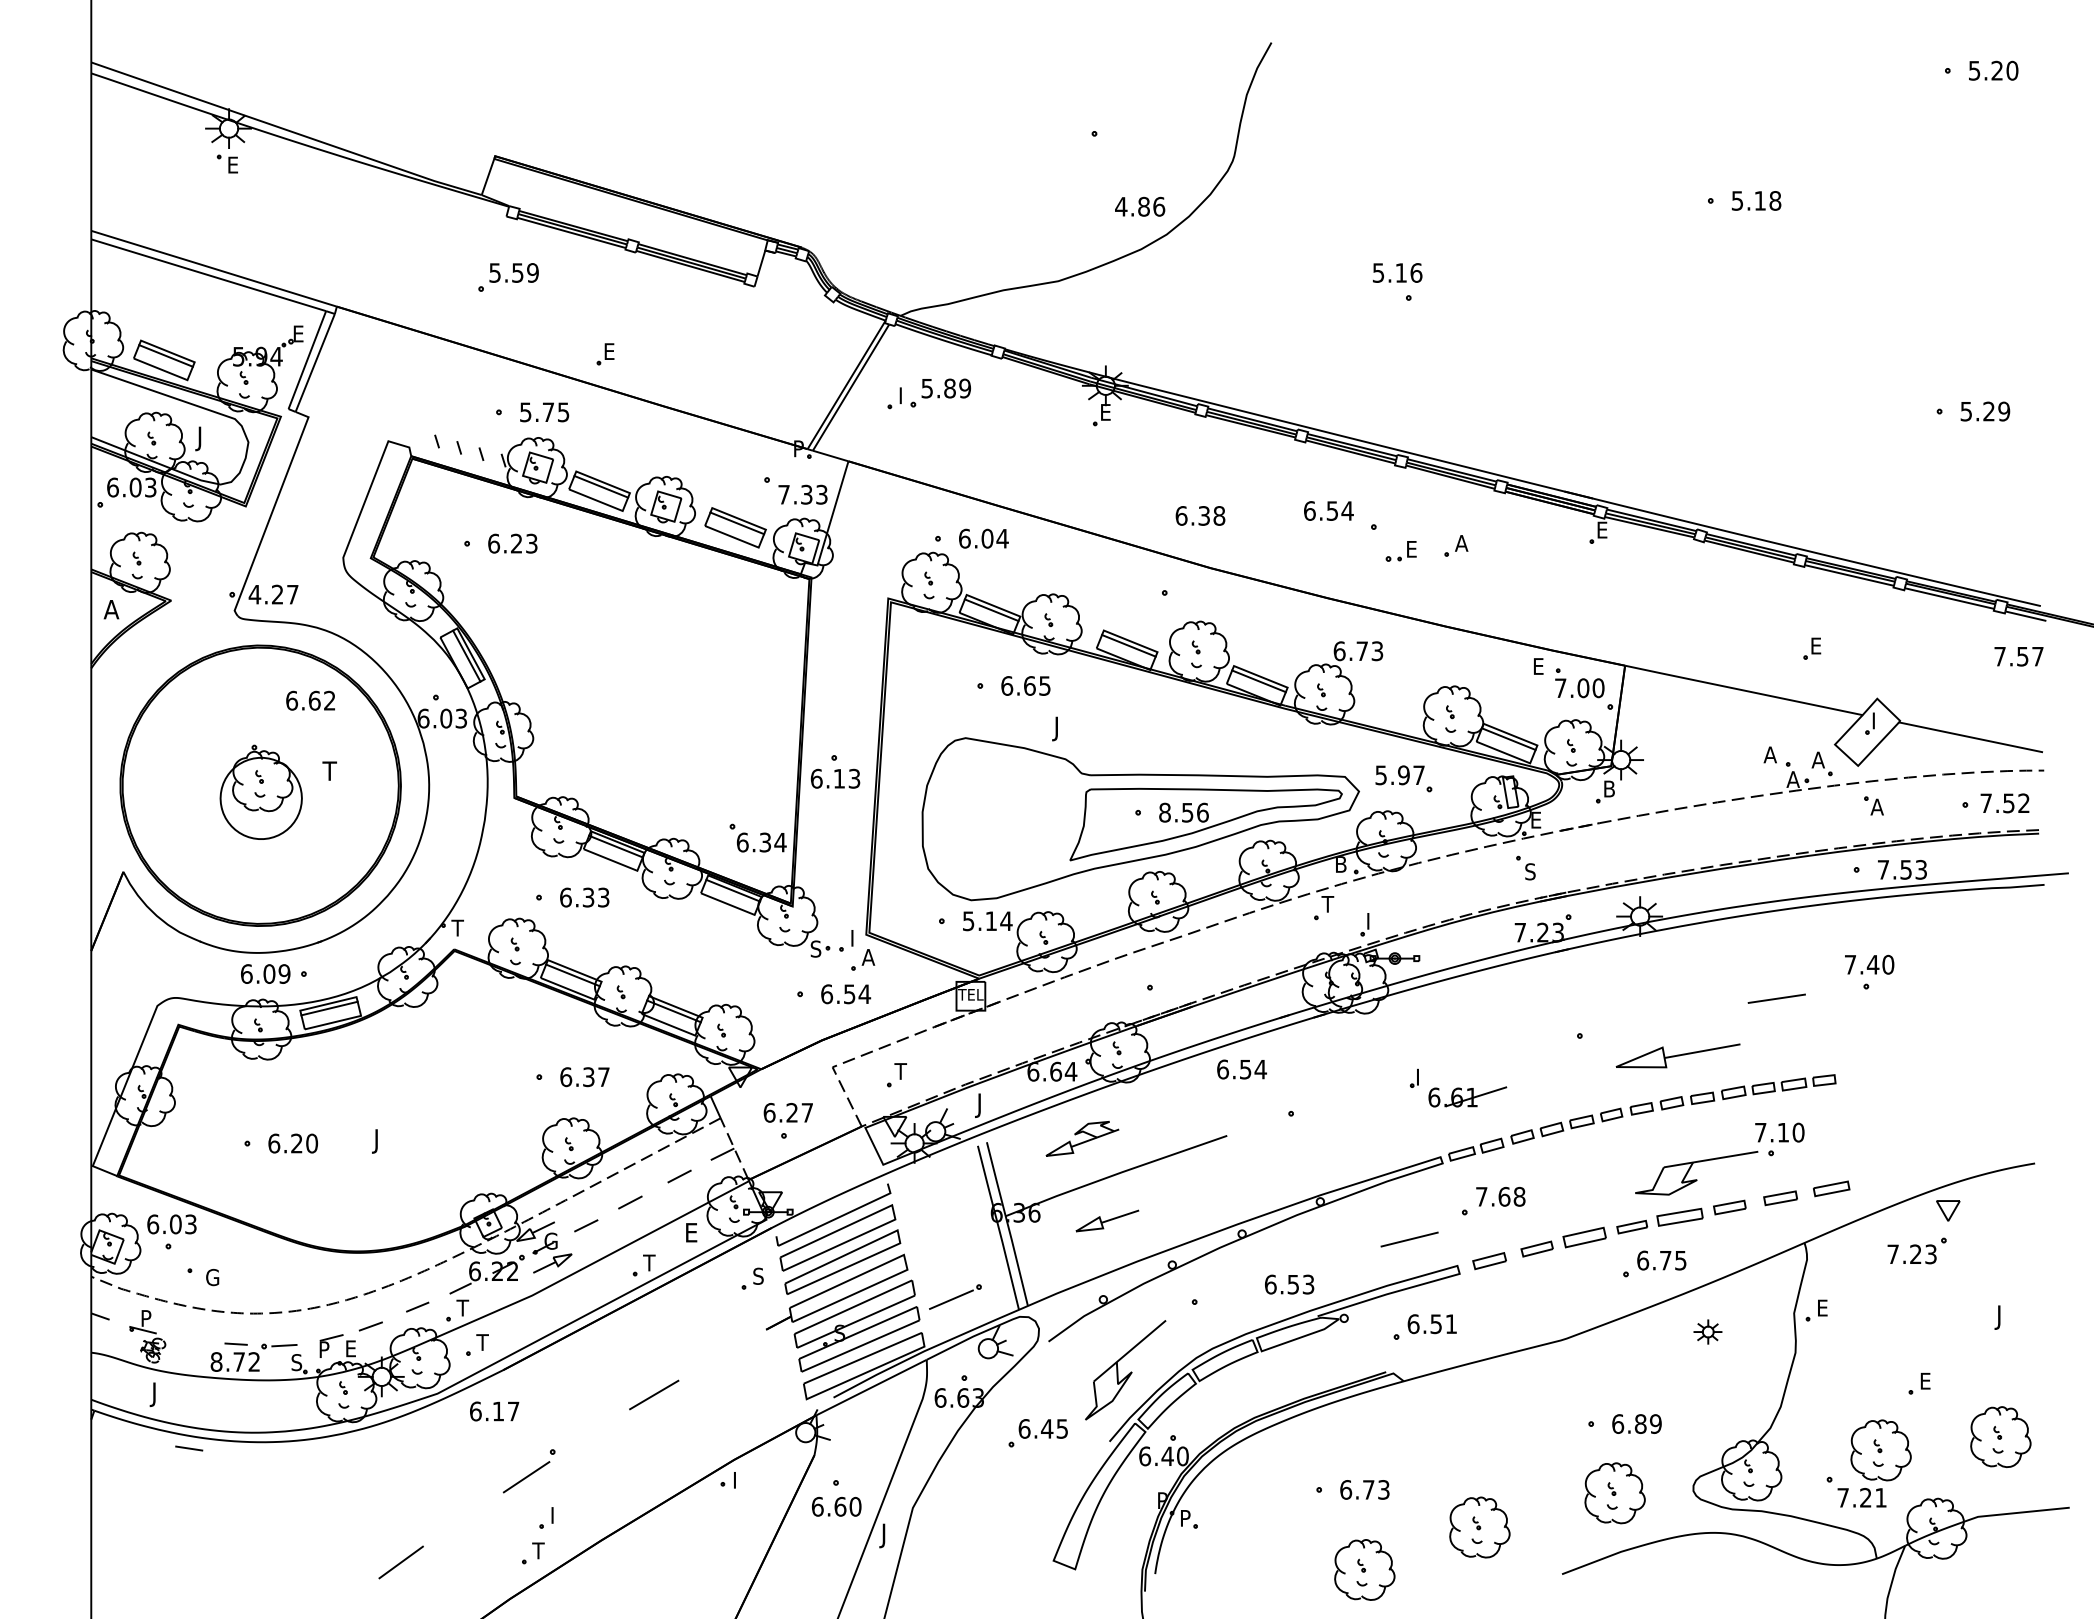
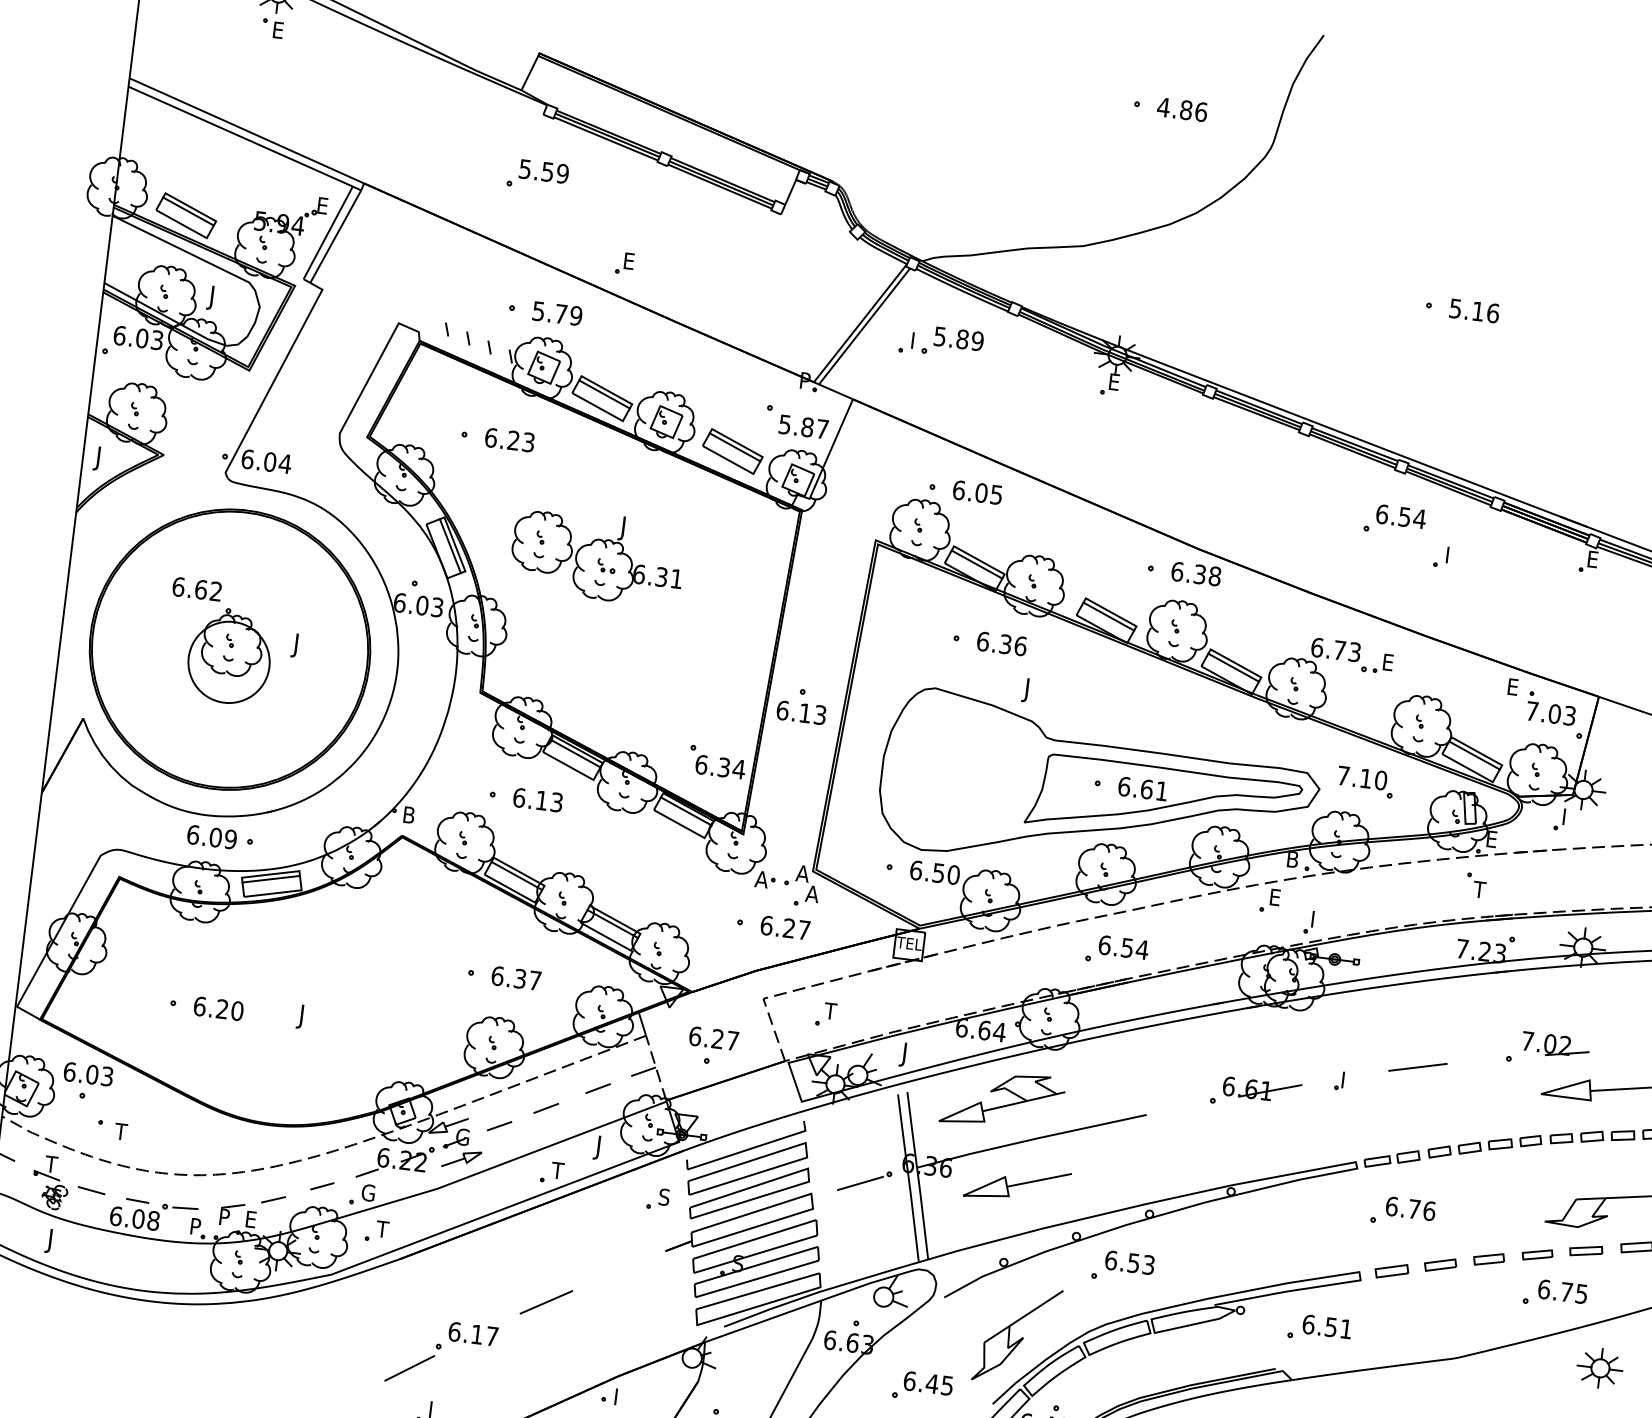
text: (1140, 206) -> (1182, 109), moved
text: (1397, 272) -> (1474, 310), moved
text: (563, 411) -> (576, 315), 5.75 -> 5.79
text: (802, 494) -> (803, 426), 7.33 -> 5.87
text: (1328, 510) -> (1400, 516), moved
text: (1200, 515) -> (1196, 573), moved
text: (1002, 538) -> (996, 494), 6.04 -> 6.05
text: (1461, 543) -> (1451, 555), A -> I
part: (1400, 551) -> (1376, 663), moved
text: (273, 594) -> (266, 461), 4.27 -> 6.04
text: (110, 612) -> (102, 459), A -> J
part: (613, 648) -> (596, 556), added
text: (1037, 685) -> (1013, 644), 6.65 -> 6.36
text: (1598, 688) -> (1569, 716), 7.00 -> 7.03
text: (310, 700) -> (197, 588), moved
text: (329, 773) -> (299, 645), T -> J
text: (1400, 775) -> (1362, 778), 5.97 -> 7.10
text: (1610, 788) -> (1569, 816), B -> I
text: (1183, 812) -> (1142, 788), 8.56 -> 6.61
text: (1529, 871) -> (1478, 889), S -> T
text: (588, 897) -> (541, 800), 6.33 -> 6.13
text: (1327, 904) -> (1274, 897), T -> E
text: (987, 921) -> (934, 872), 5.14 -> 6.50
text: (457, 927) -> (408, 814), T -> B
text: (856, 938) -> (802, 873), I -> A
text: (816, 948) -> (761, 878), S -> A
text: (857, 994) -> (796, 929), 6.54 -> 6.27
part: (1625, 1017) -> (1556, 1046), added
text: (1241, 1069) -> (1123, 947), moved
part: (1467, 1096) -> (1261, 1089), moved
part: (1082, 1138) -> (1002, 1099), size x1.67
text: (1500, 1196) -> (1410, 1208), 7.68 -> 6.76
part: (1679, 1217) -> (1585, 1251), size x0.71
part: (1107, 1220) -> (1017, 1184), size x1.67
text: (689, 1235) -> (600, 1148), E -> J
part: (1584, 1237) -> (1488, 1259), size x0.71
line: (1409, 1239) -> (1417, 1067), moved
text: (211, 1277) -> (121, 1131), G -> T
text: (1289, 1284) -> (1129, 1262), moved
part: (955, 1296) -> (864, 1180), moved
text: (463, 1307) -> (367, 1192), T -> G
text: (145, 1318) -> (50, 1164), P -> T
part: (1707, 1331) -> (1599, 1367), size x1.67
text: (235, 1361) -> (134, 1218), 8.72 -> 6.08
text: (296, 1362) -> (195, 1226), S -> P
text: (494, 1411) -> (473, 1334), moved
line: (189, 1448) -> (91, 1190), moved

